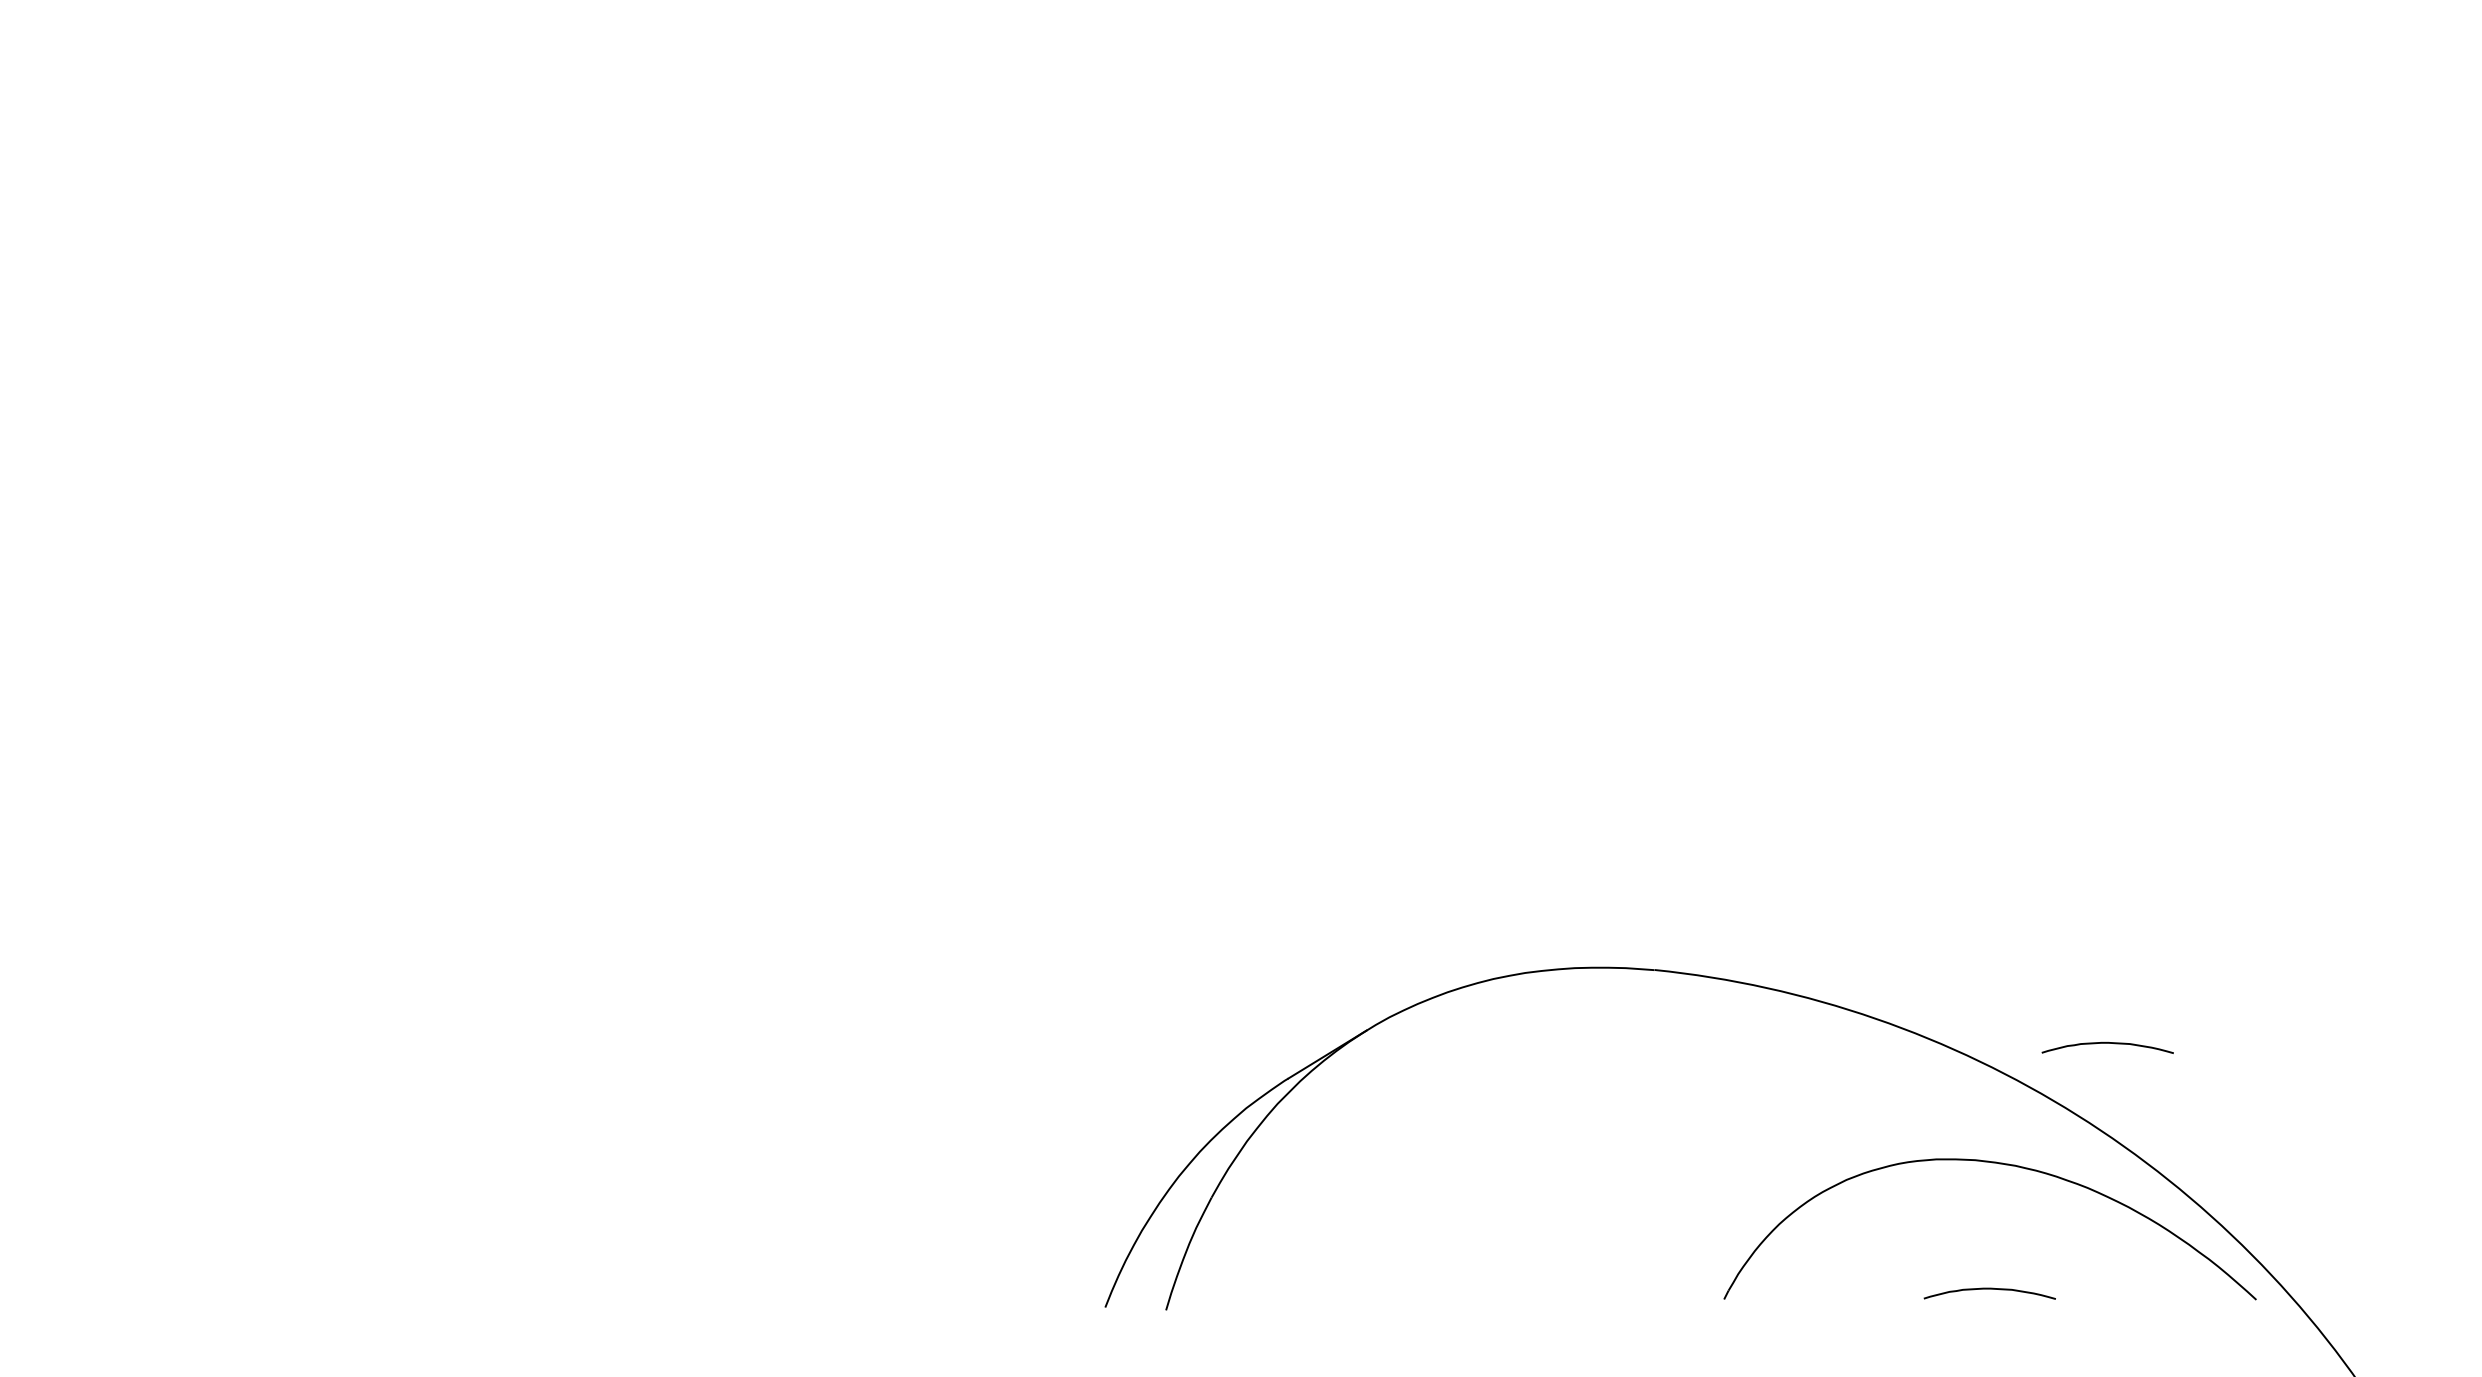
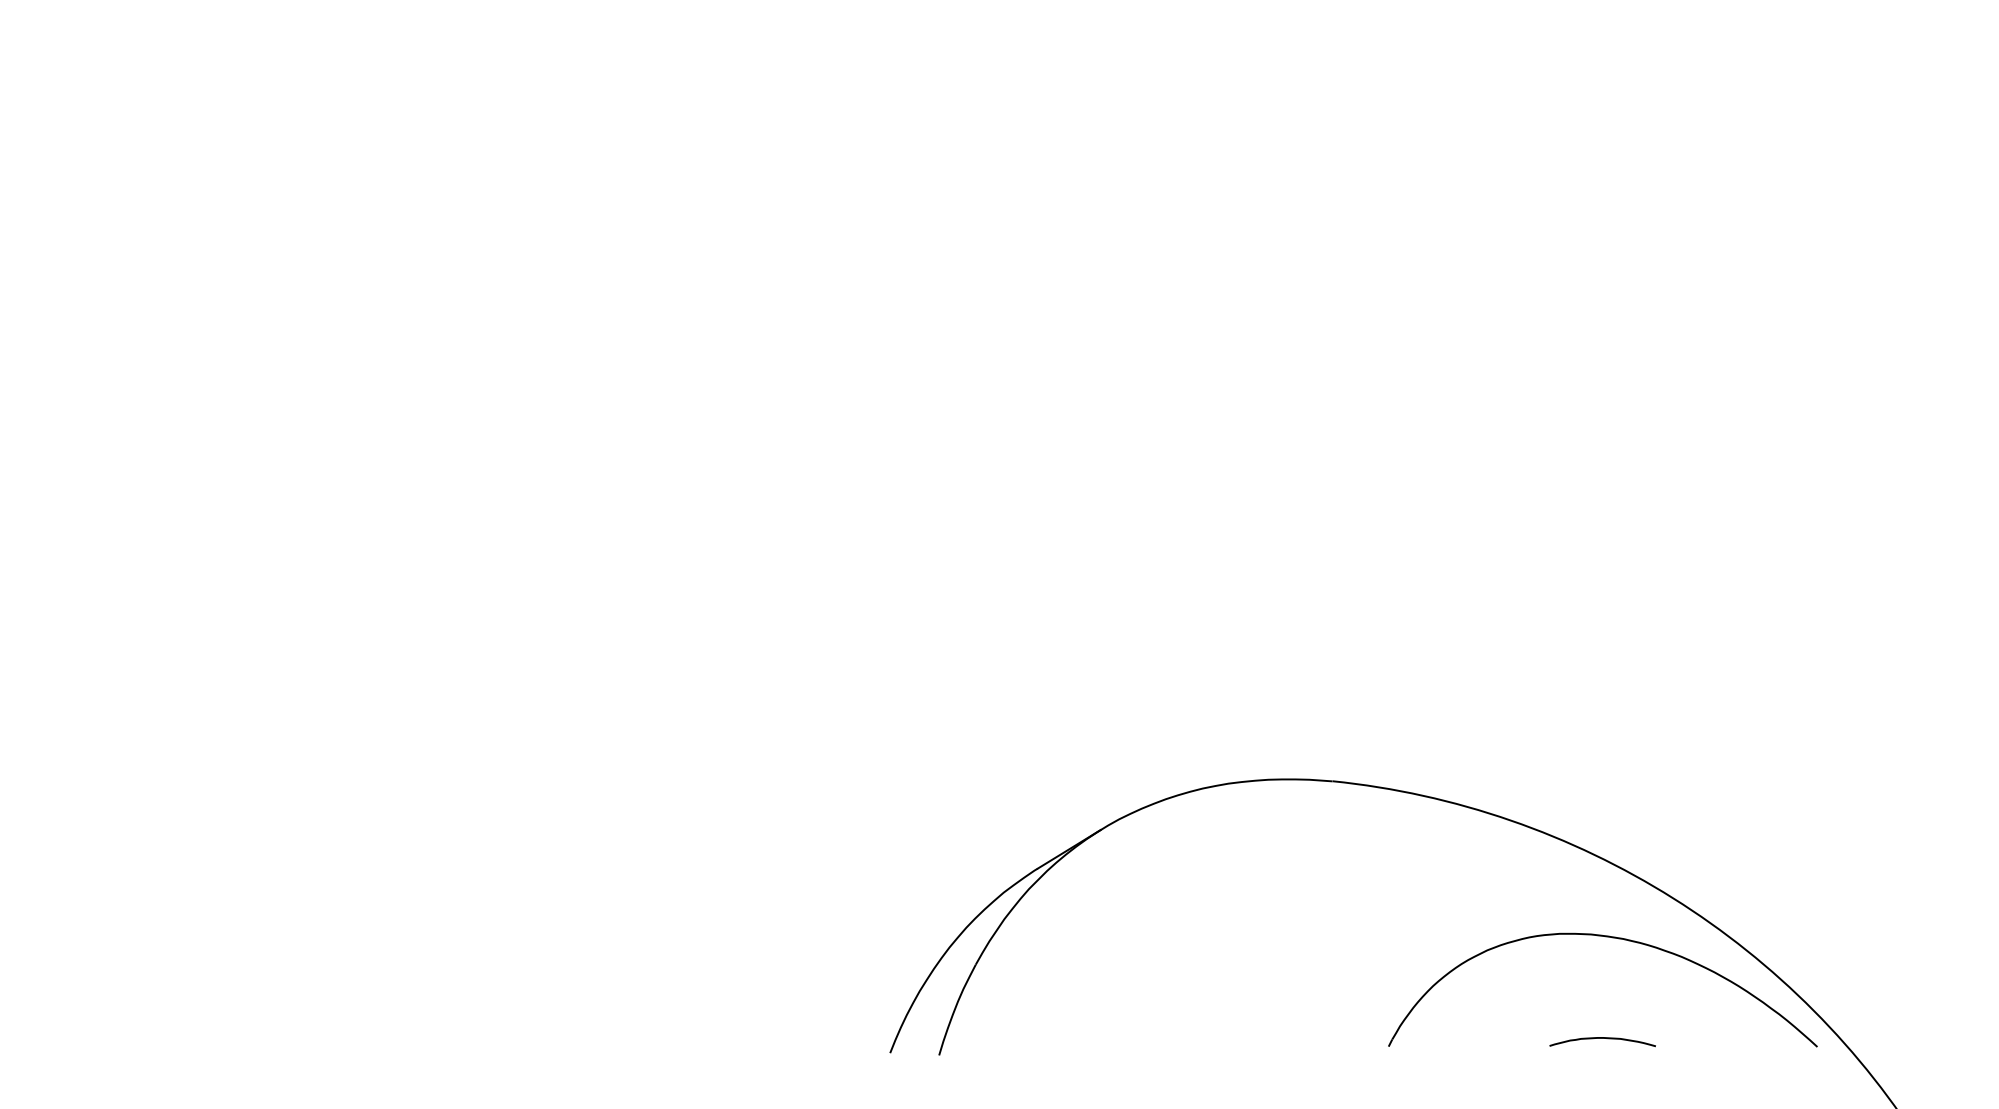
curve: (2107, 1043) -> (1697, 840), removed

